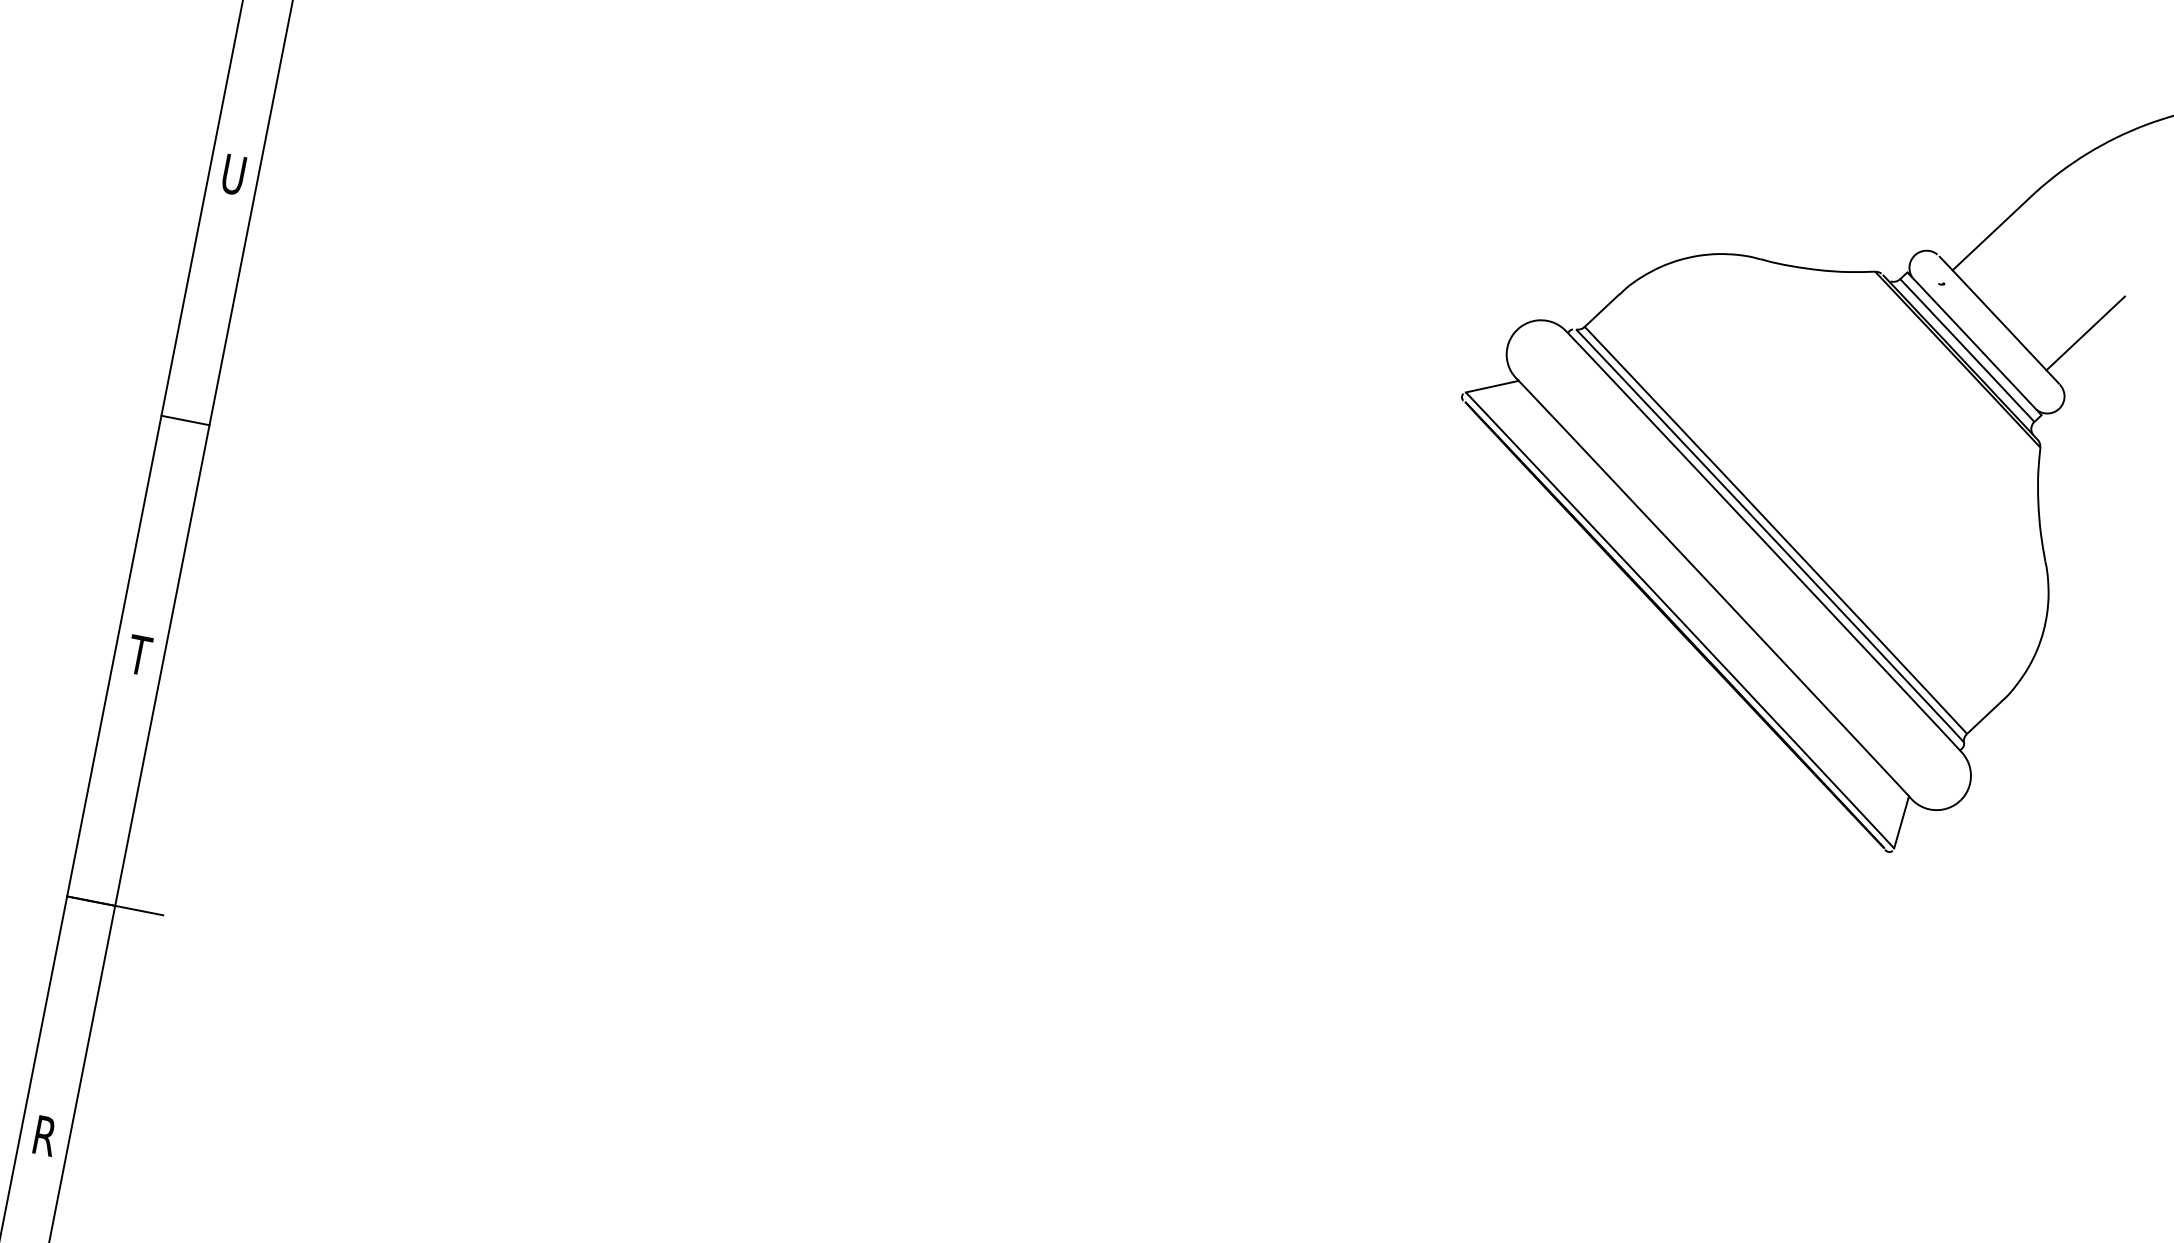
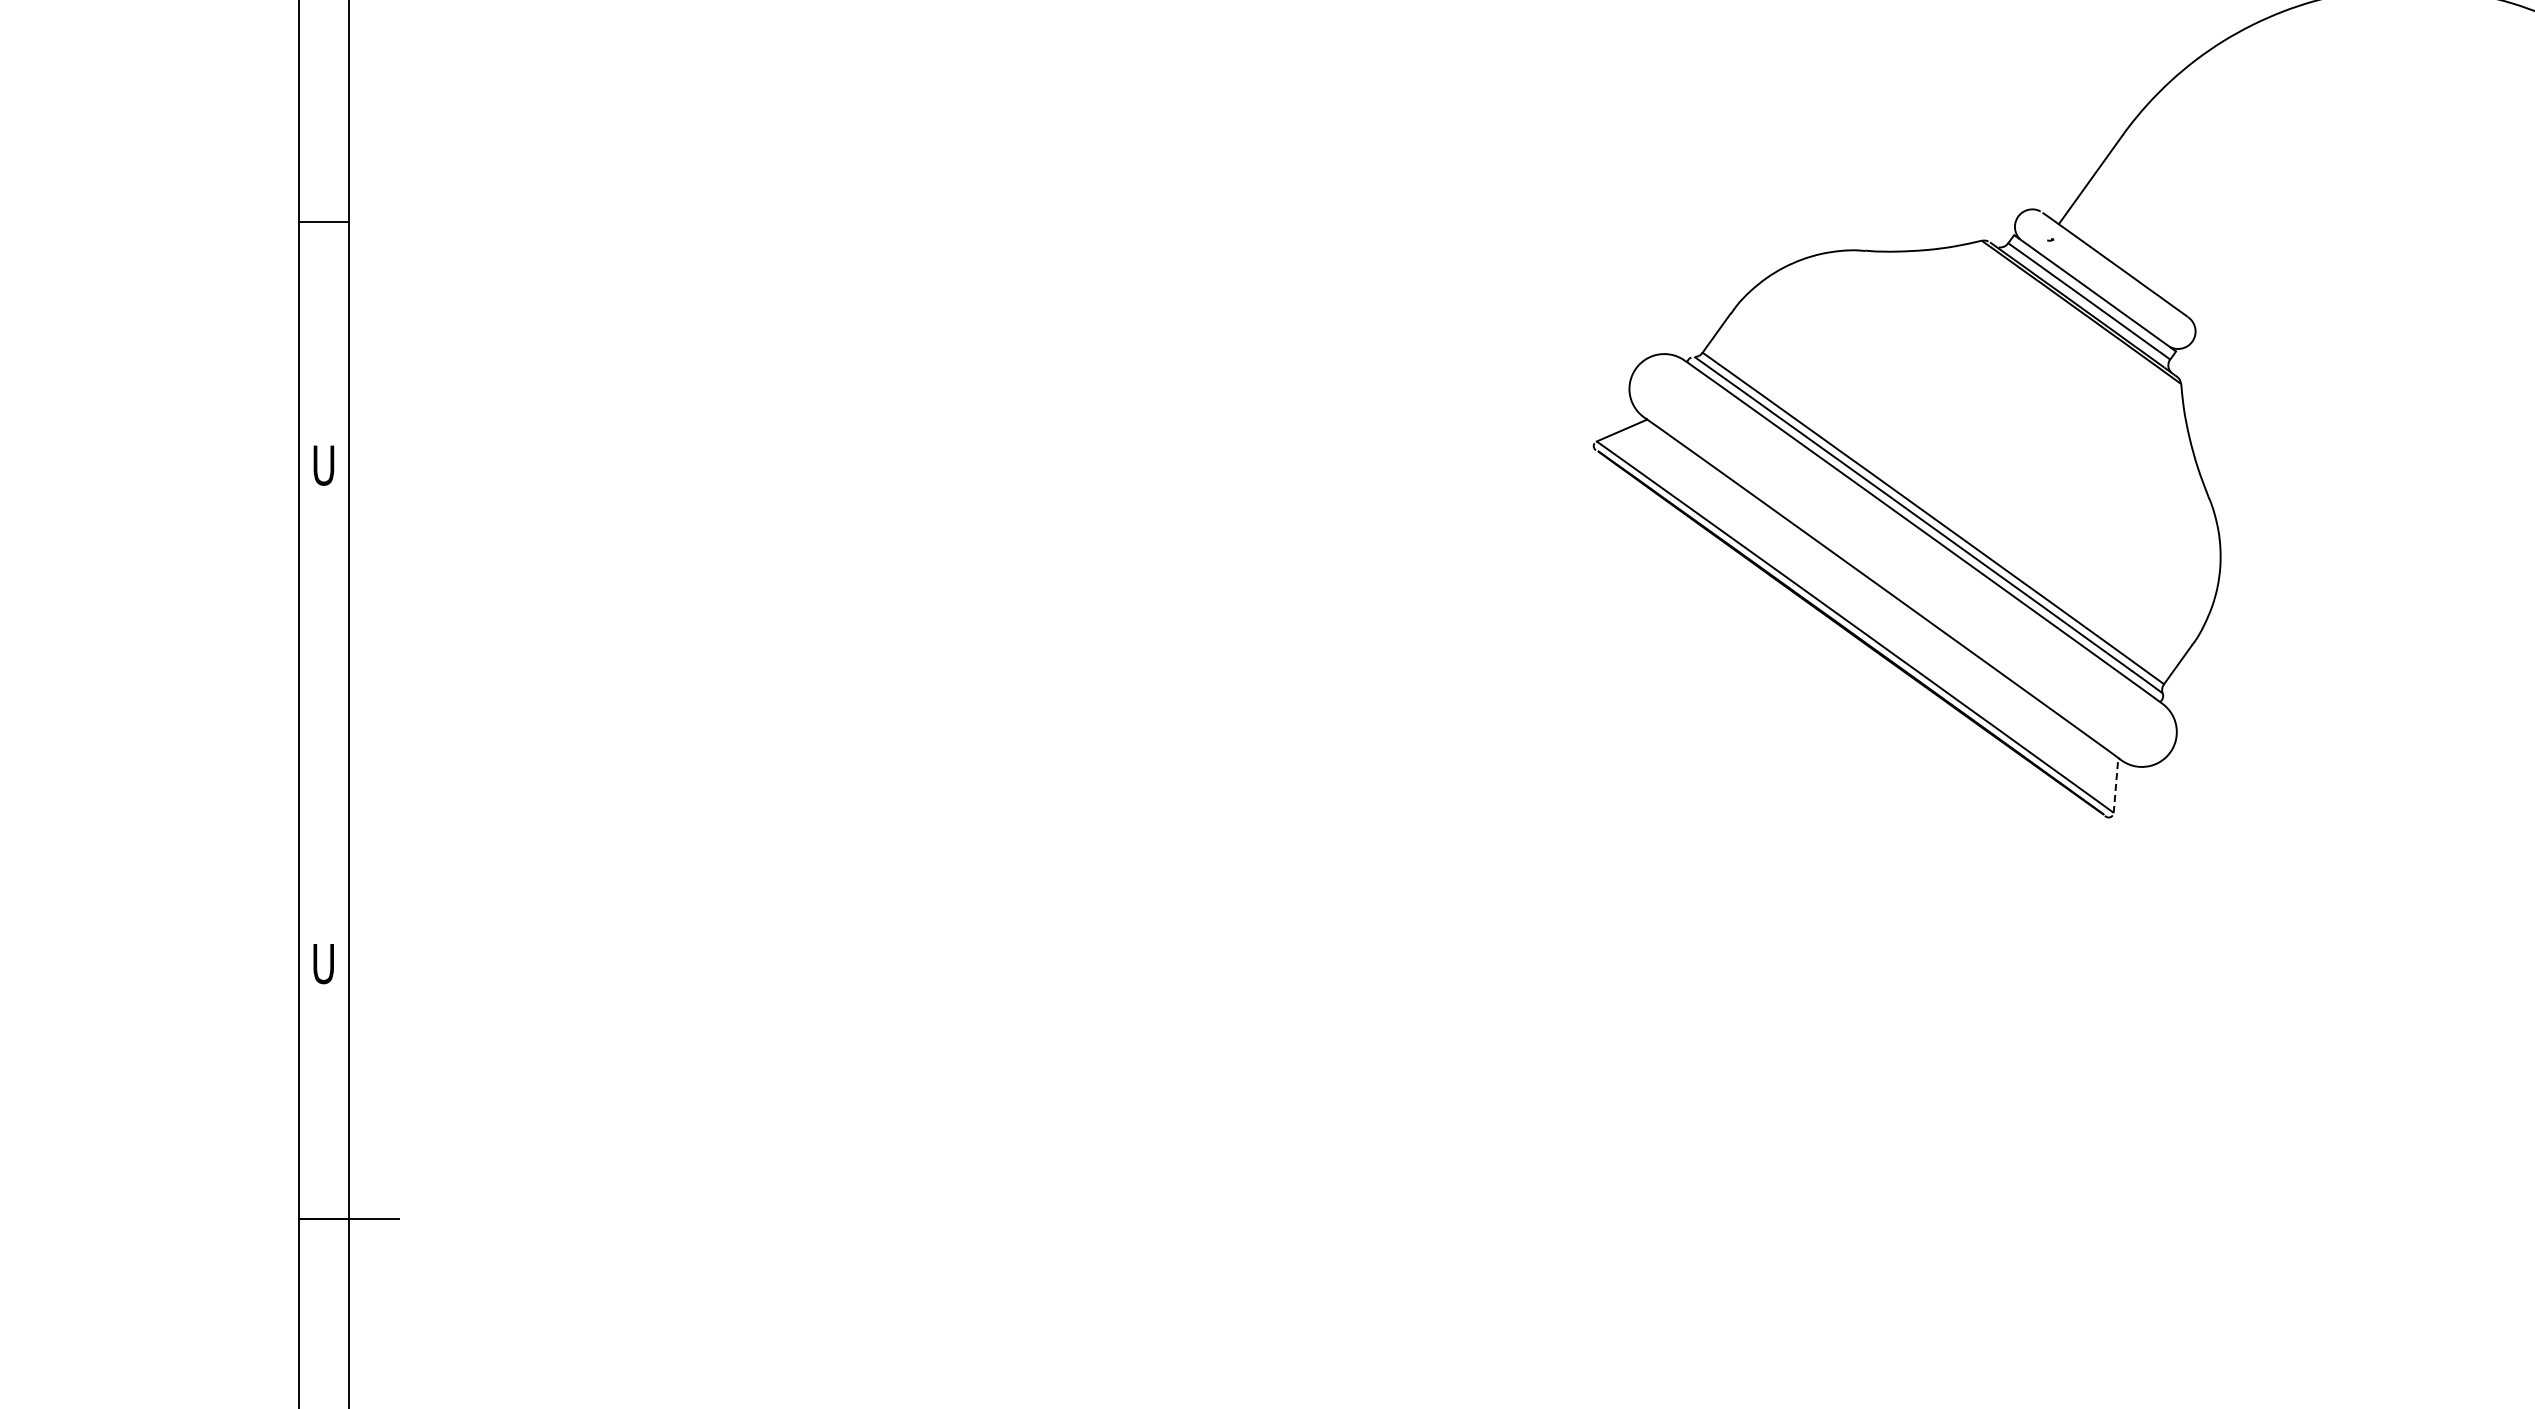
line: (2086, 332) -> (2204, 260), removed
line: (185, 420) -> (323, 720), removed
text: (138, 655) -> (323, 964), T -> U
line: (1902, 822) -> (2116, 785), solid -> dashed

